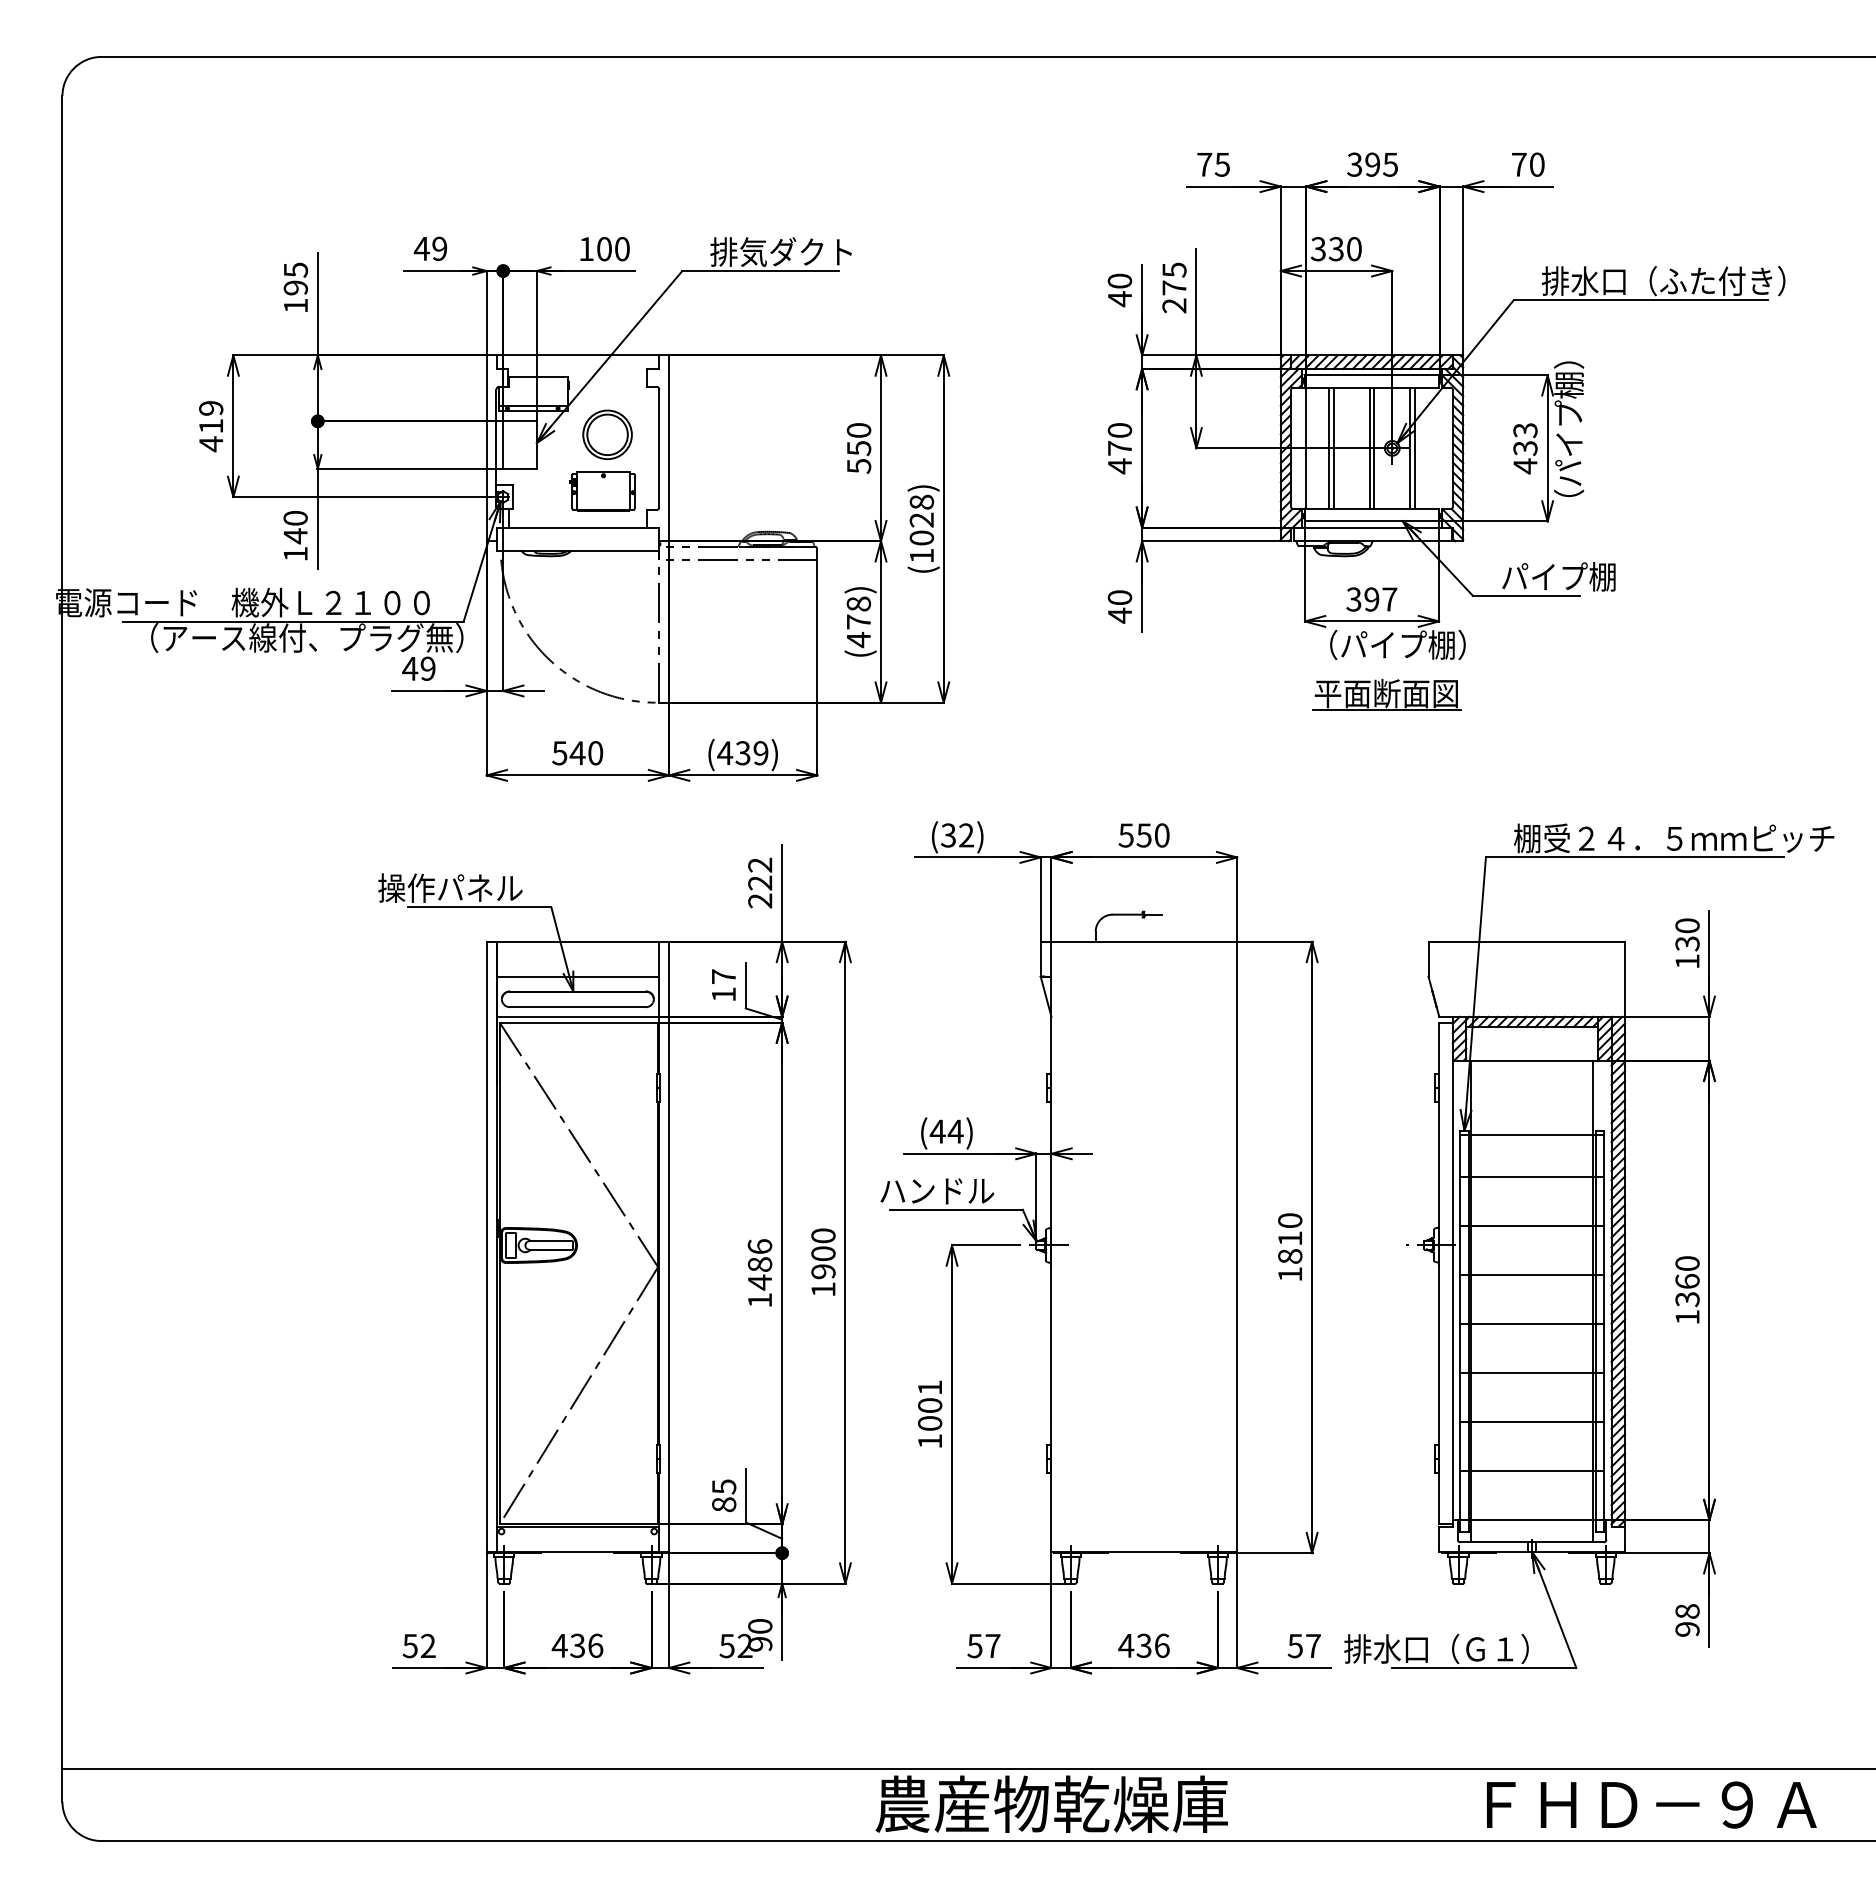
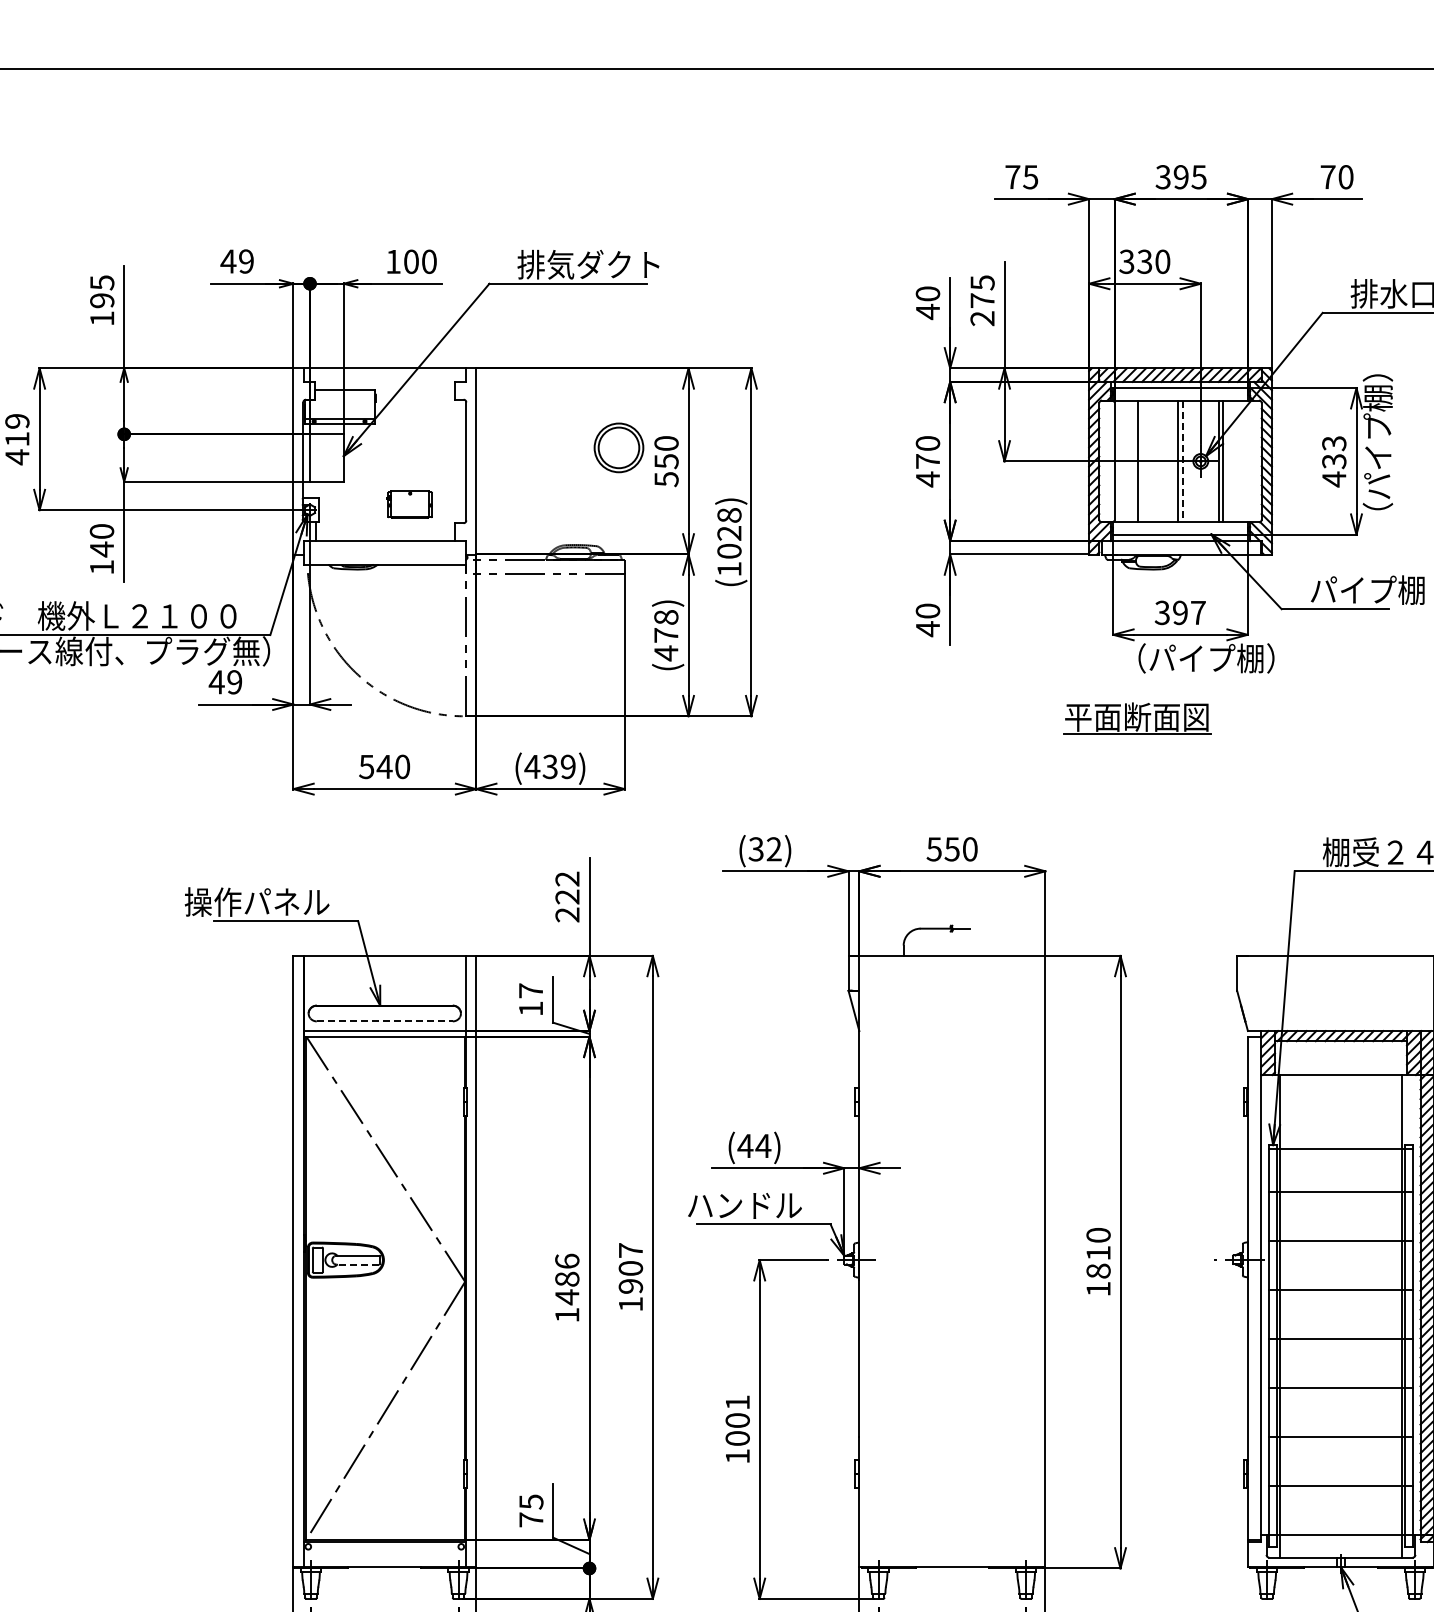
part: (607, 434) -> (618, 447), moved
line: (1333, 448) -> (1141, 461), removed
line: (1374, 448) -> (1183, 461), solid -> dashed
part: (602, 491) -> (409, 504), size x0.7
part: (1386, 694) -> (1136, 718), moved
line: (577, 976) -> (384, 990), removed
line: (577, 1007) -> (384, 1021), solid -> dashed
text: (823, 1235) -> (630, 1250), 1900 -> 1907
line: (550, 1249) -> (357, 1264), solid -> dashed
text: (724, 1504) -> (531, 1519), 85 -> 75

